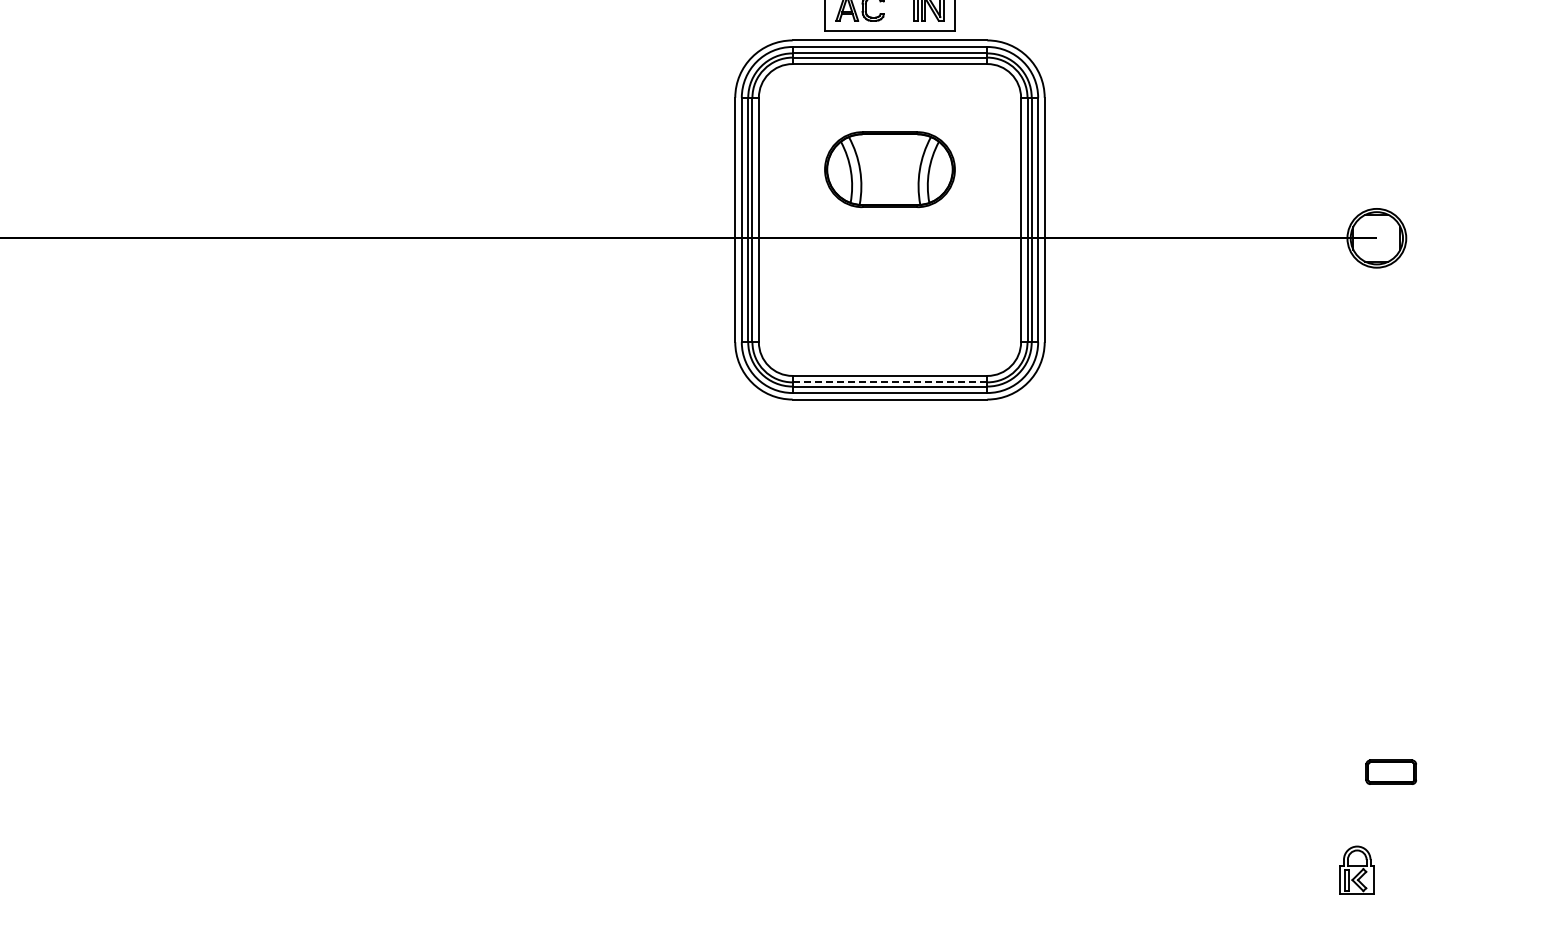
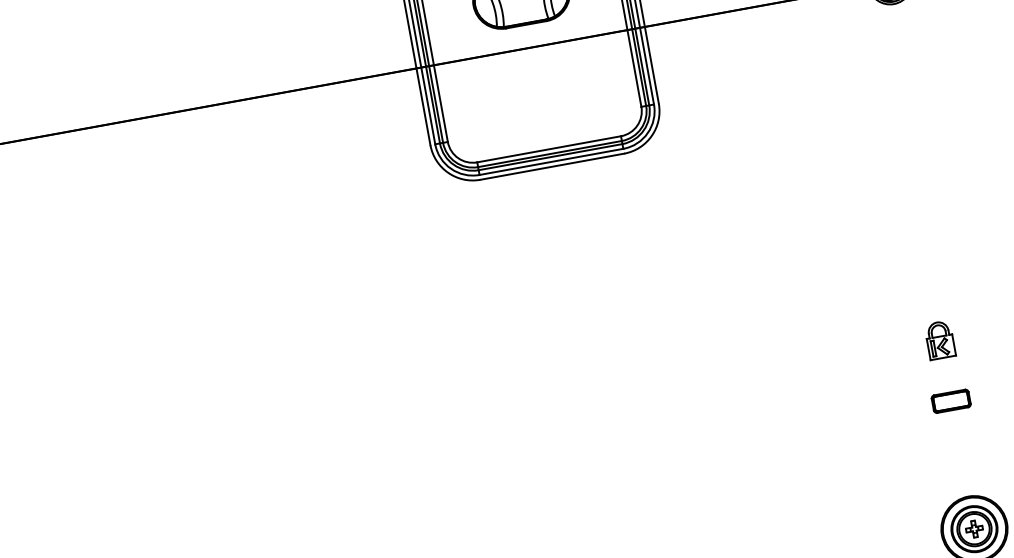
line: (889, 382) -> (549, 154), dashed -> solid
part: (1390, 771) -> (950, 400), moved
part: (1356, 869) -> (939, 339), moved

